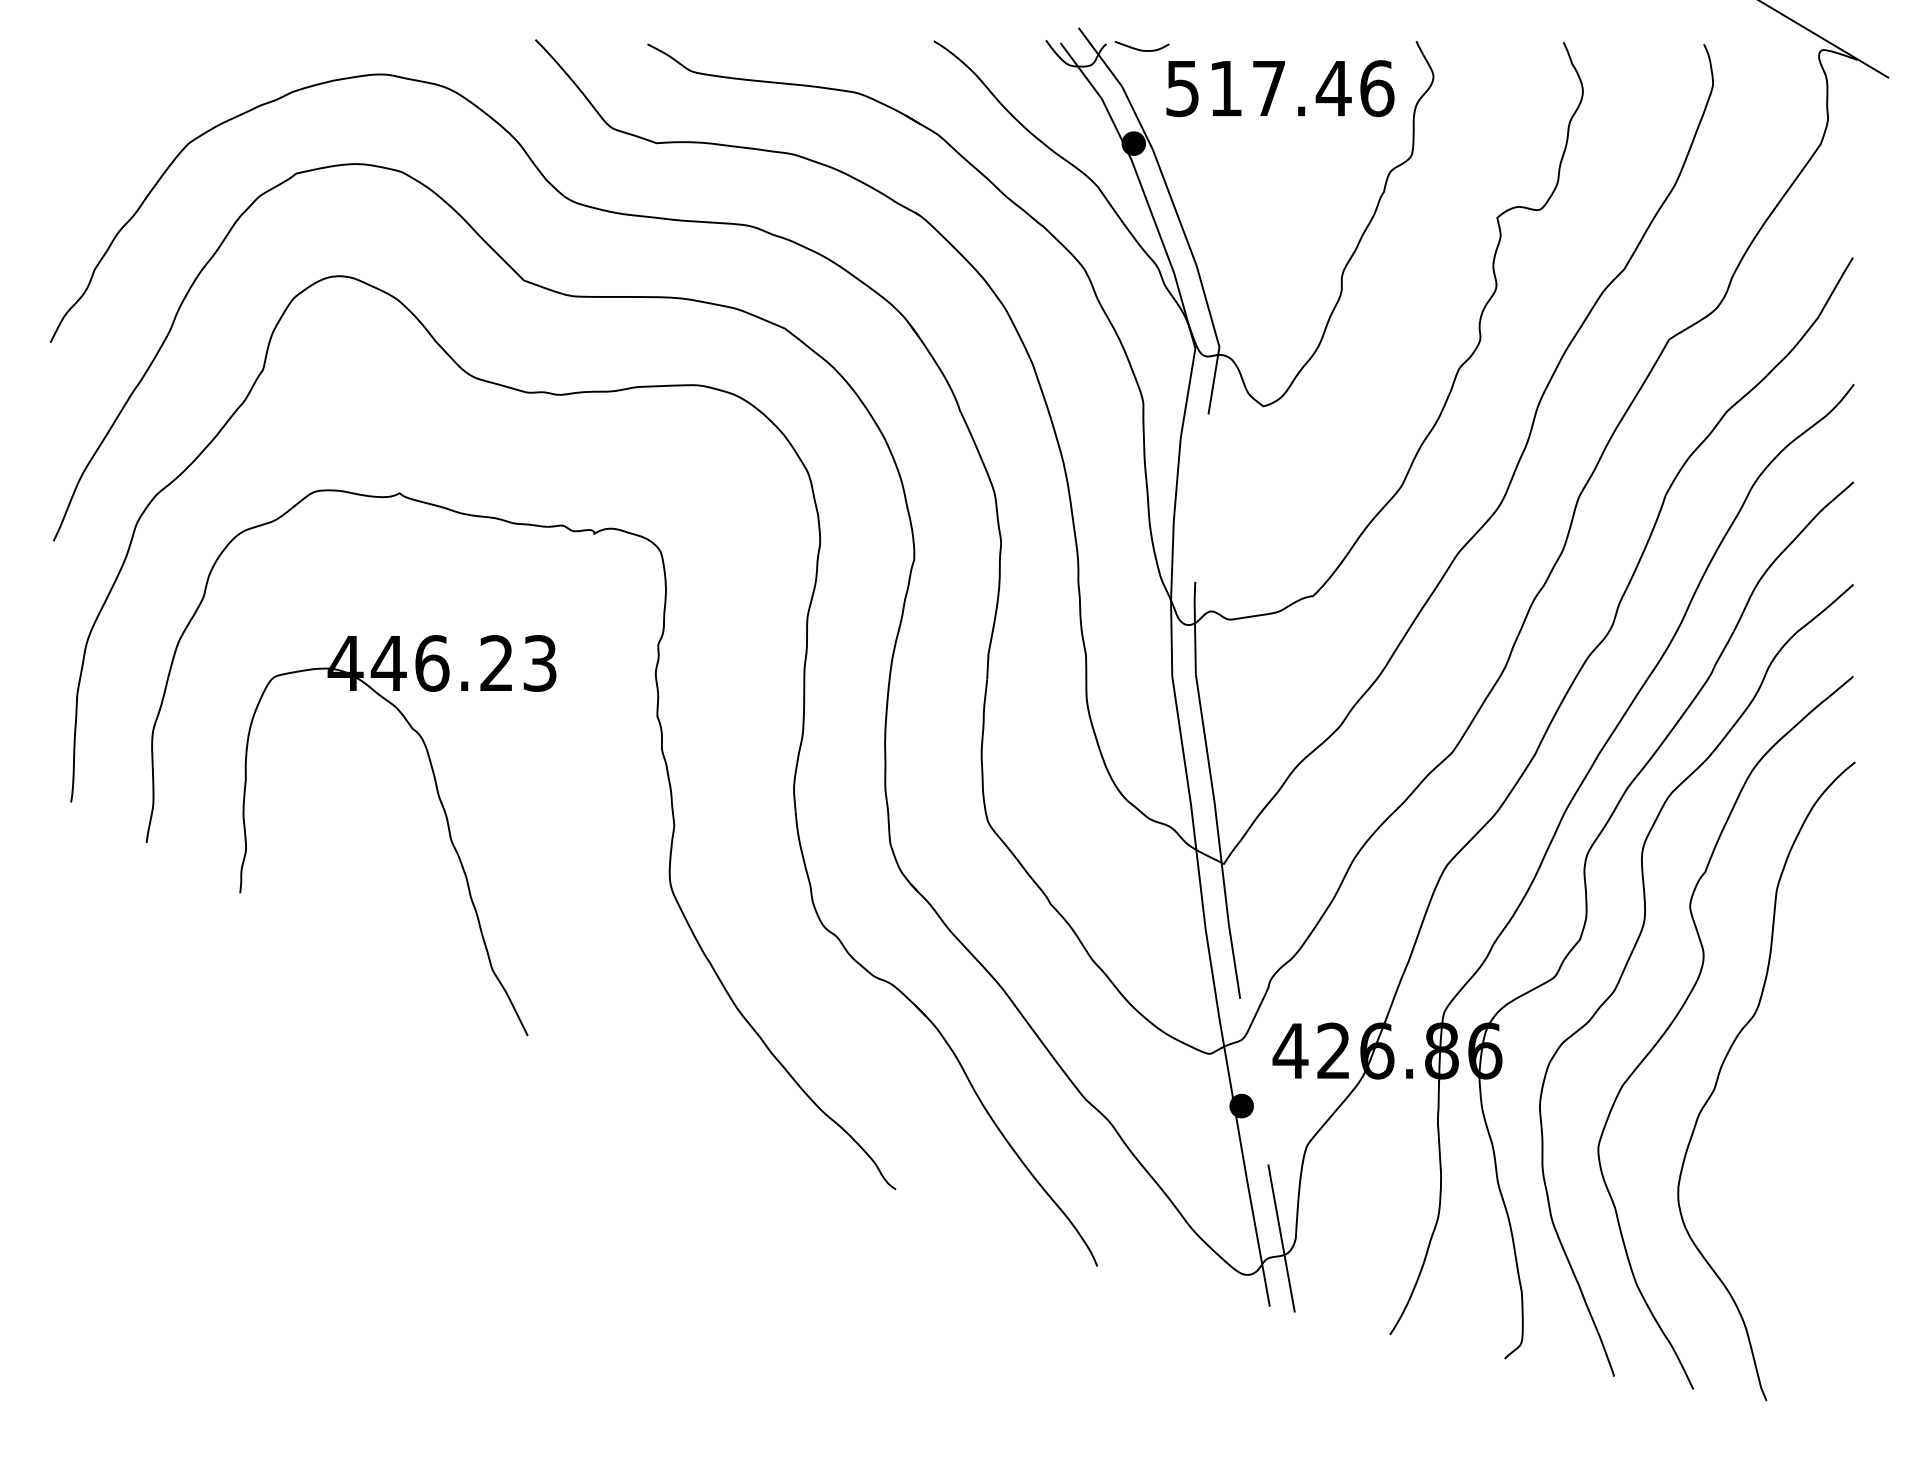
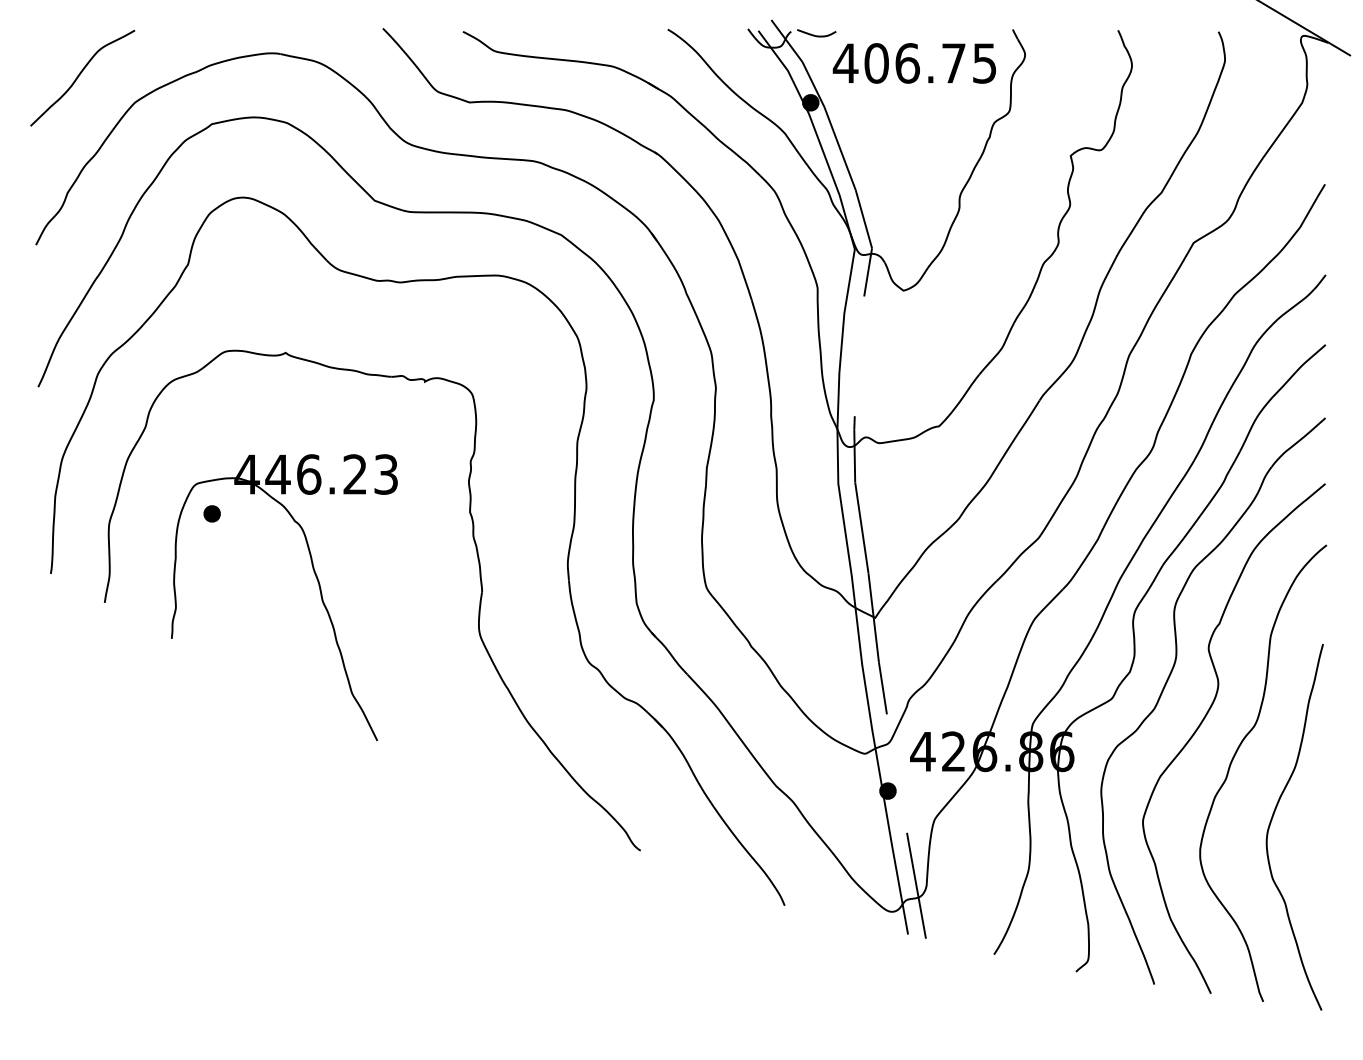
text: (1278, 88) -> (914, 63), 517.46 -> 406.75
curve: (112, 105) -> (80, 75), added
part: (295, 717) -> (211, 513), added
curve: (1779, 1147) -> (1272, 820), added

